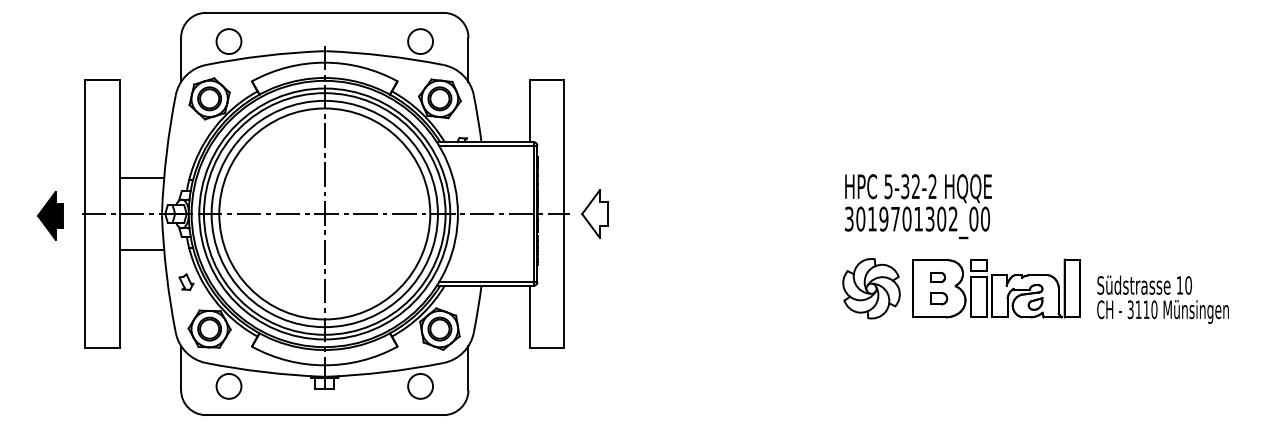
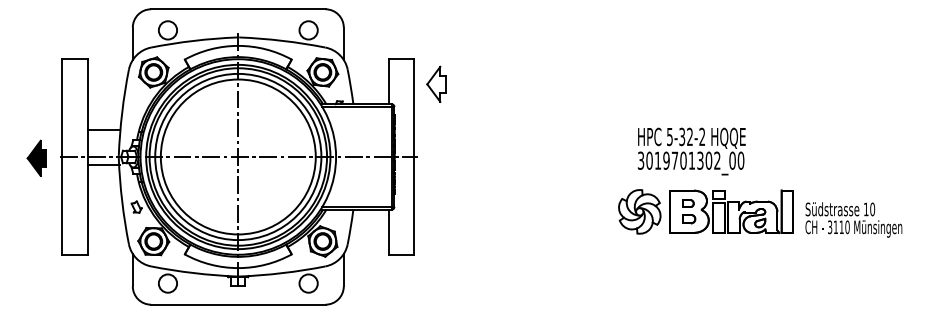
text: (918, 206) -> (691, 151), moved
part: (594, 213) -> (436, 83), moved
line: (141, 250) -> (103, 165), moved

